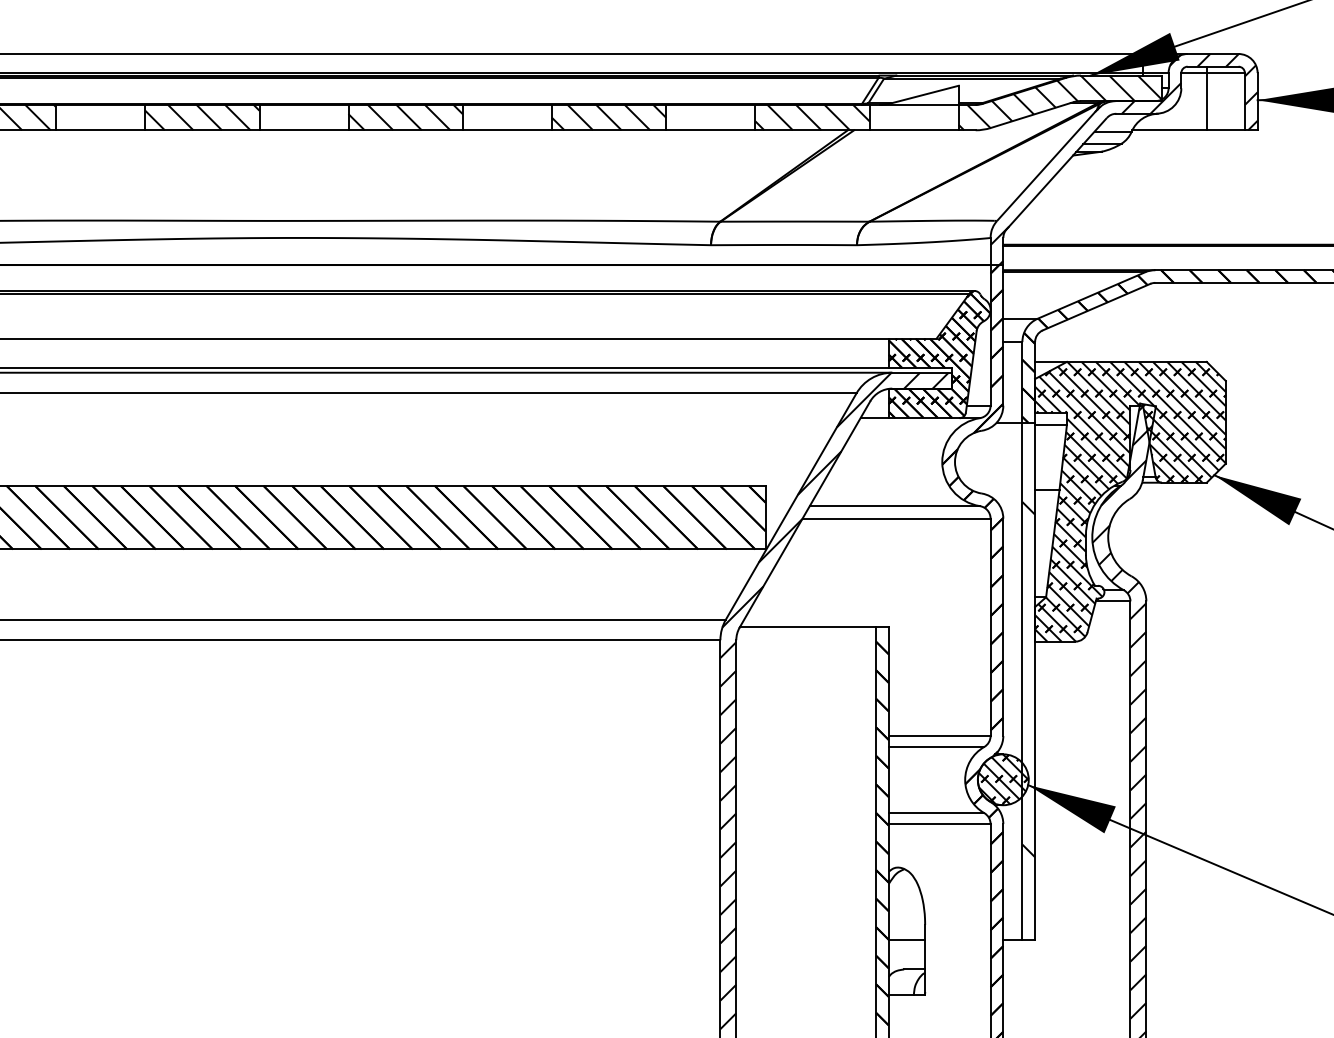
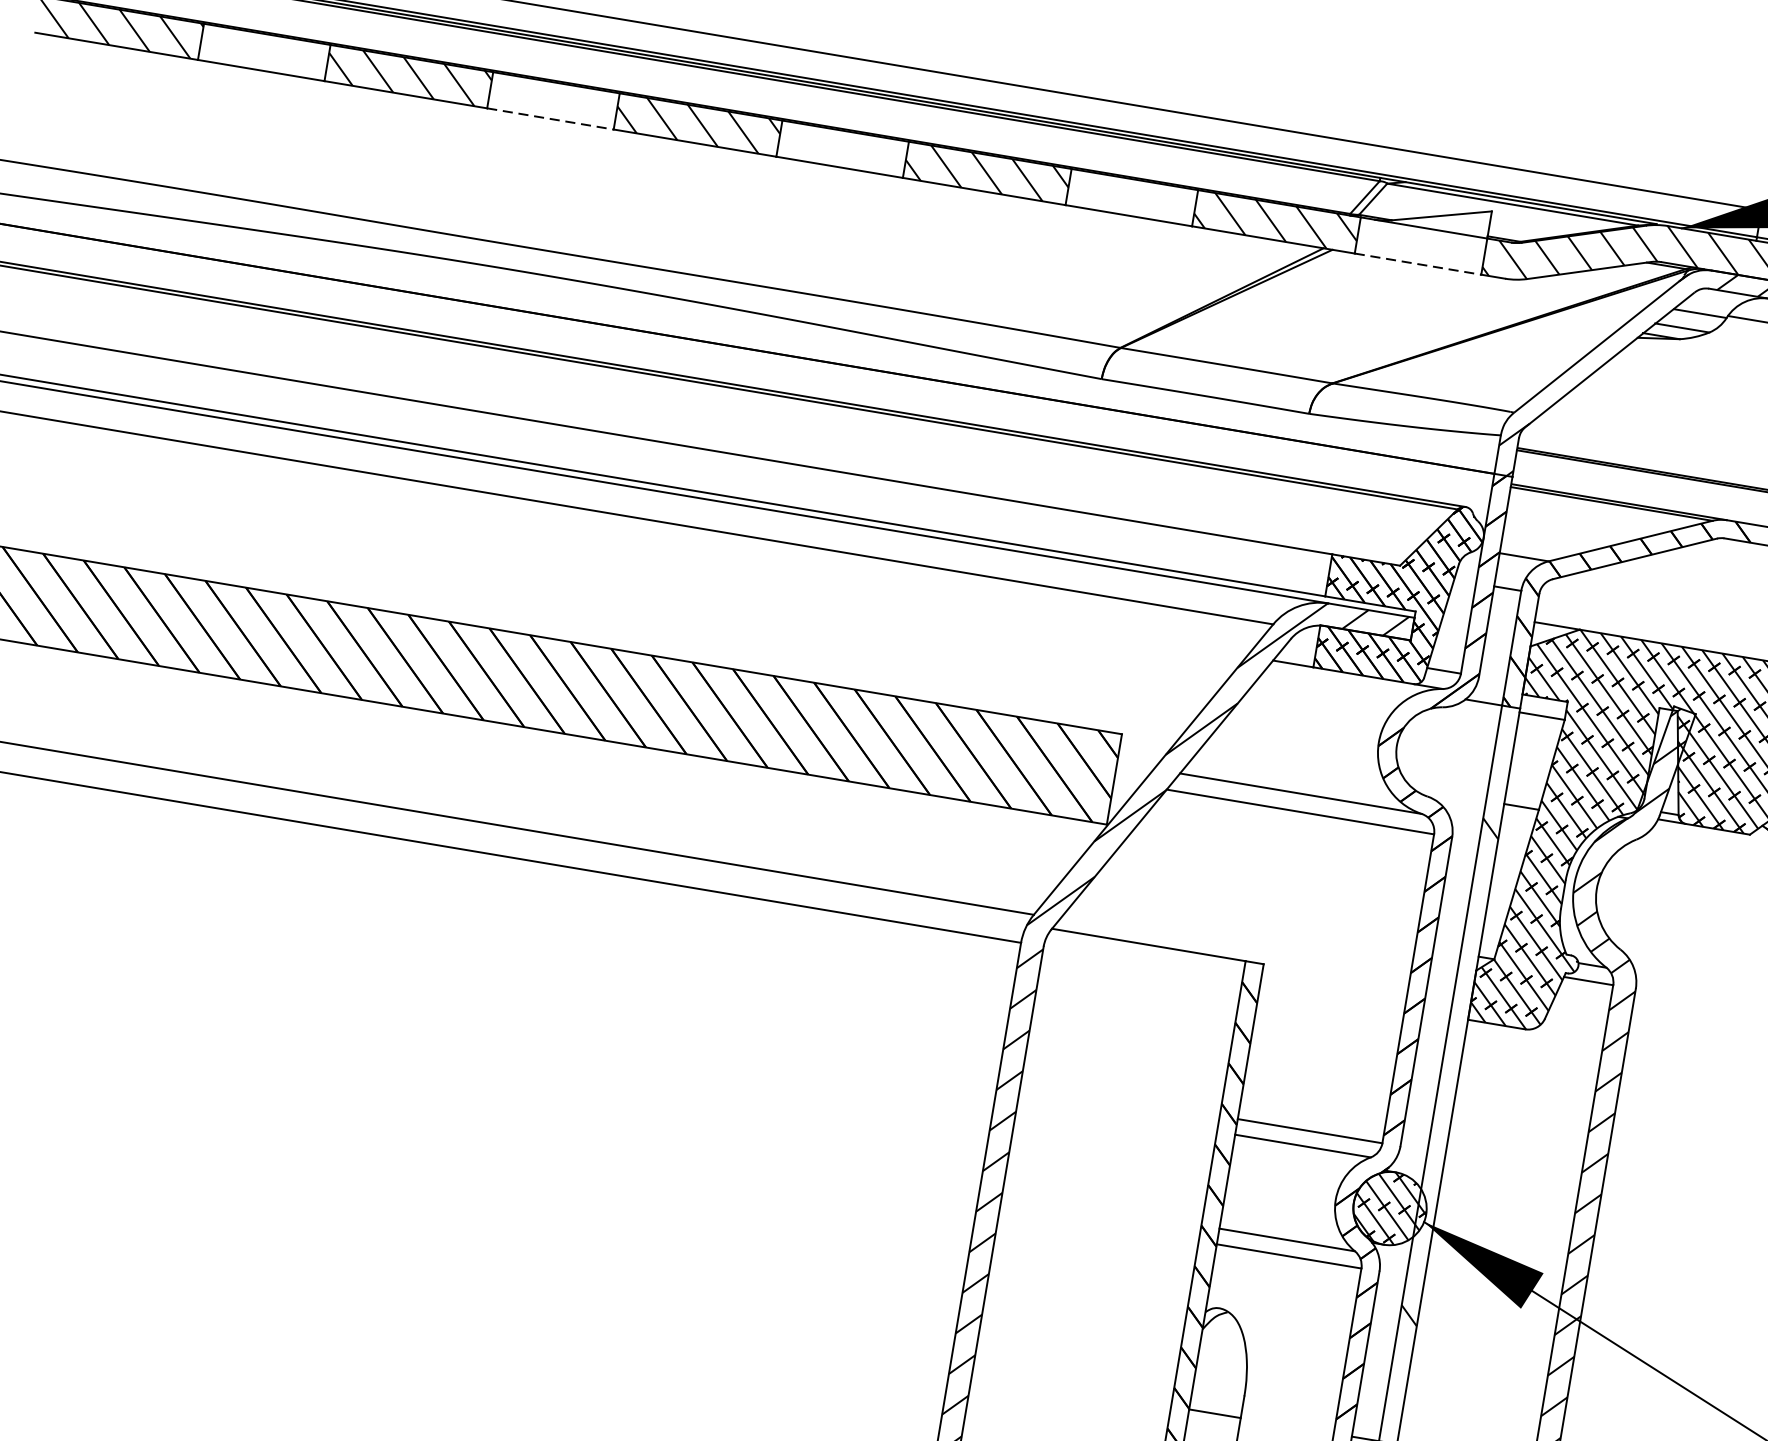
line: (304, 130) -> (551, 119), solid -> dashed
line: (914, 130) -> (1418, 264), solid -> dashed

